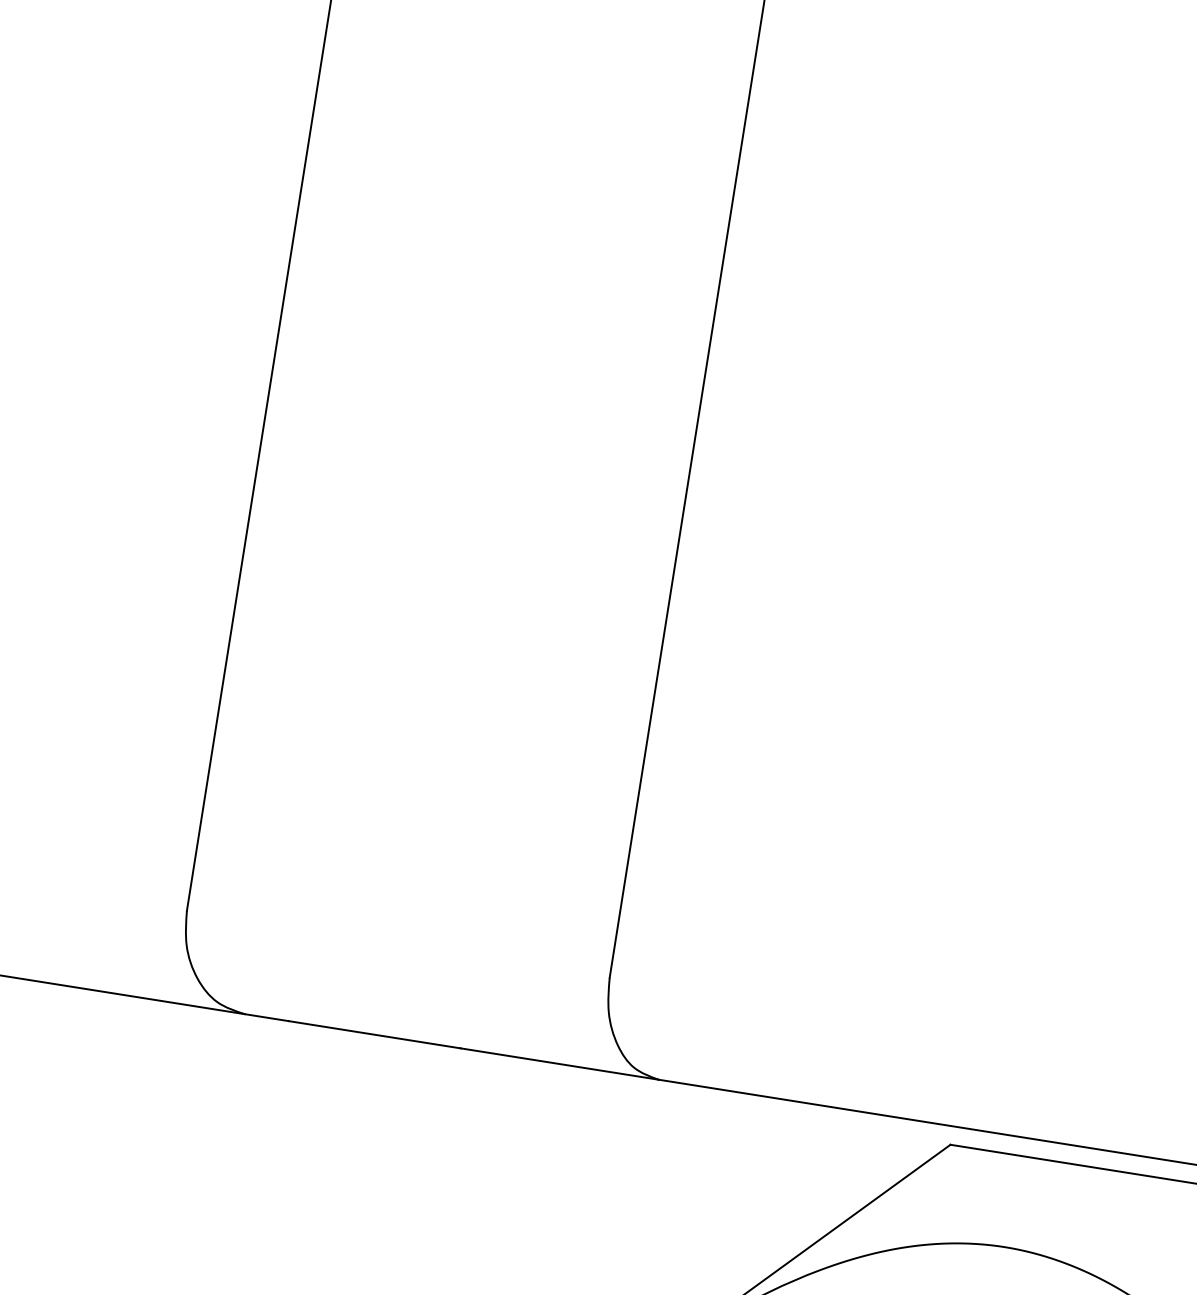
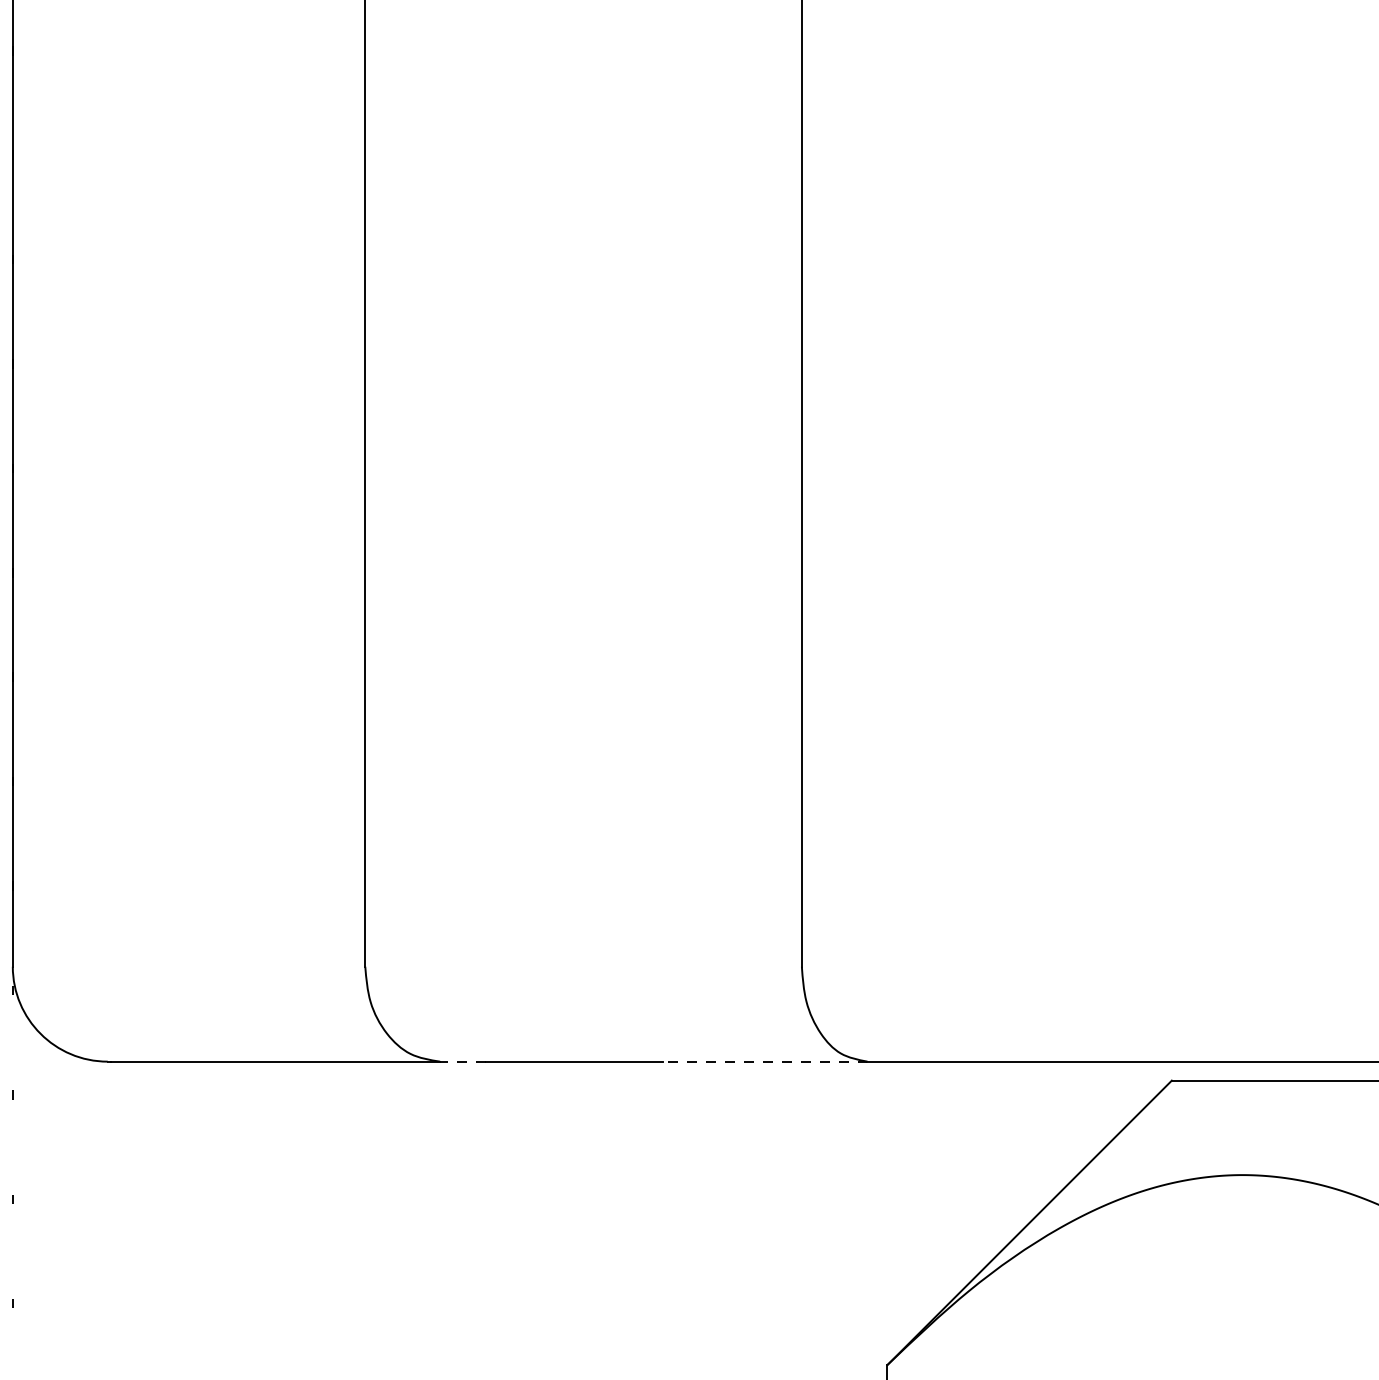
line: (266, 1017) -> (462, 1061), solid -> dashed
line: (558, 1063) -> (764, 1061), solid -> dashed

